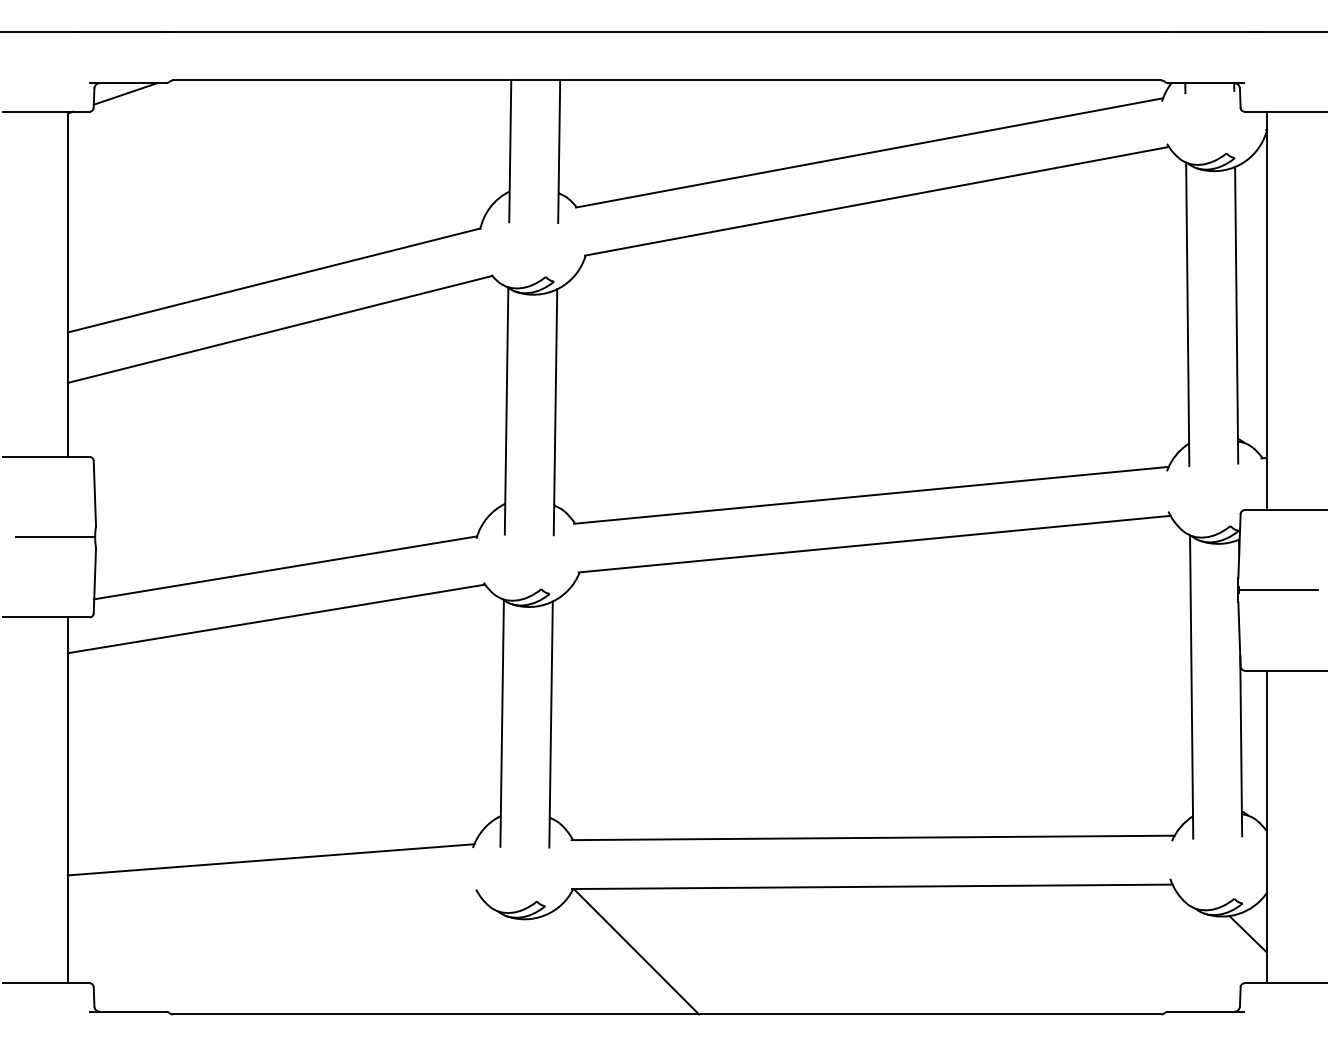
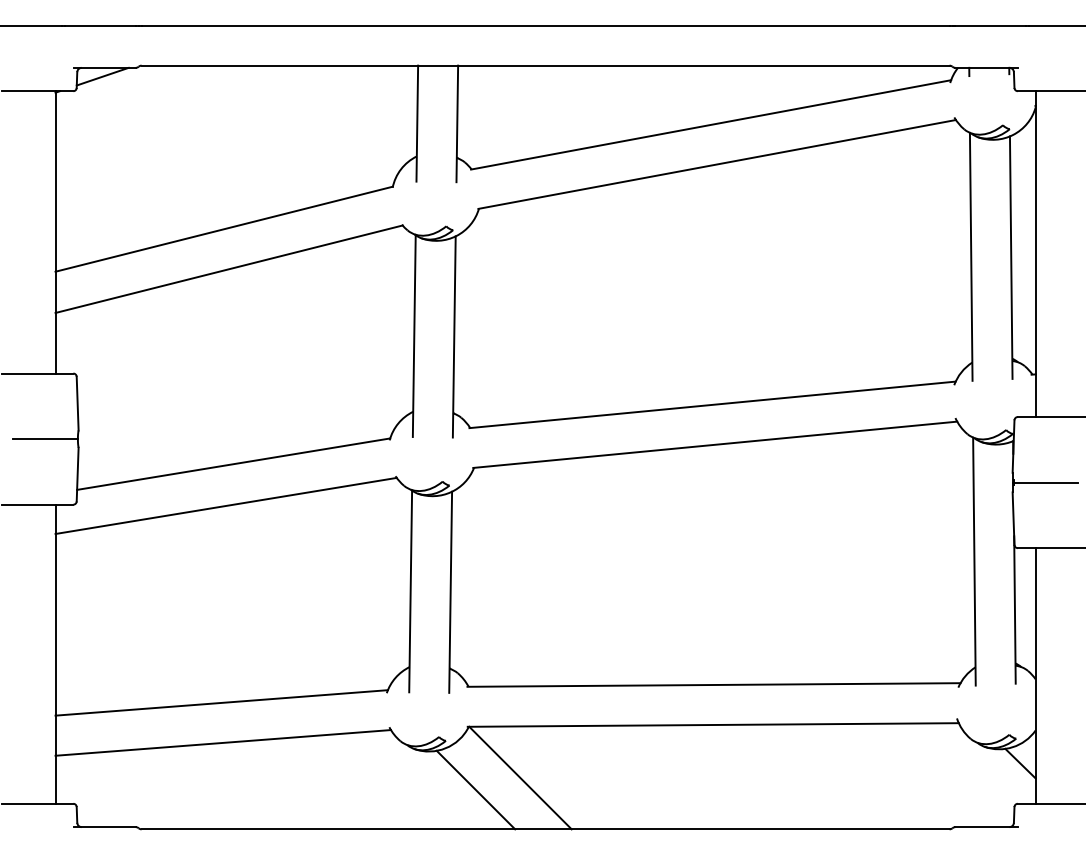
line: (272, 908) -> (222, 742), added
line: (581, 965) -> (475, 789), added

